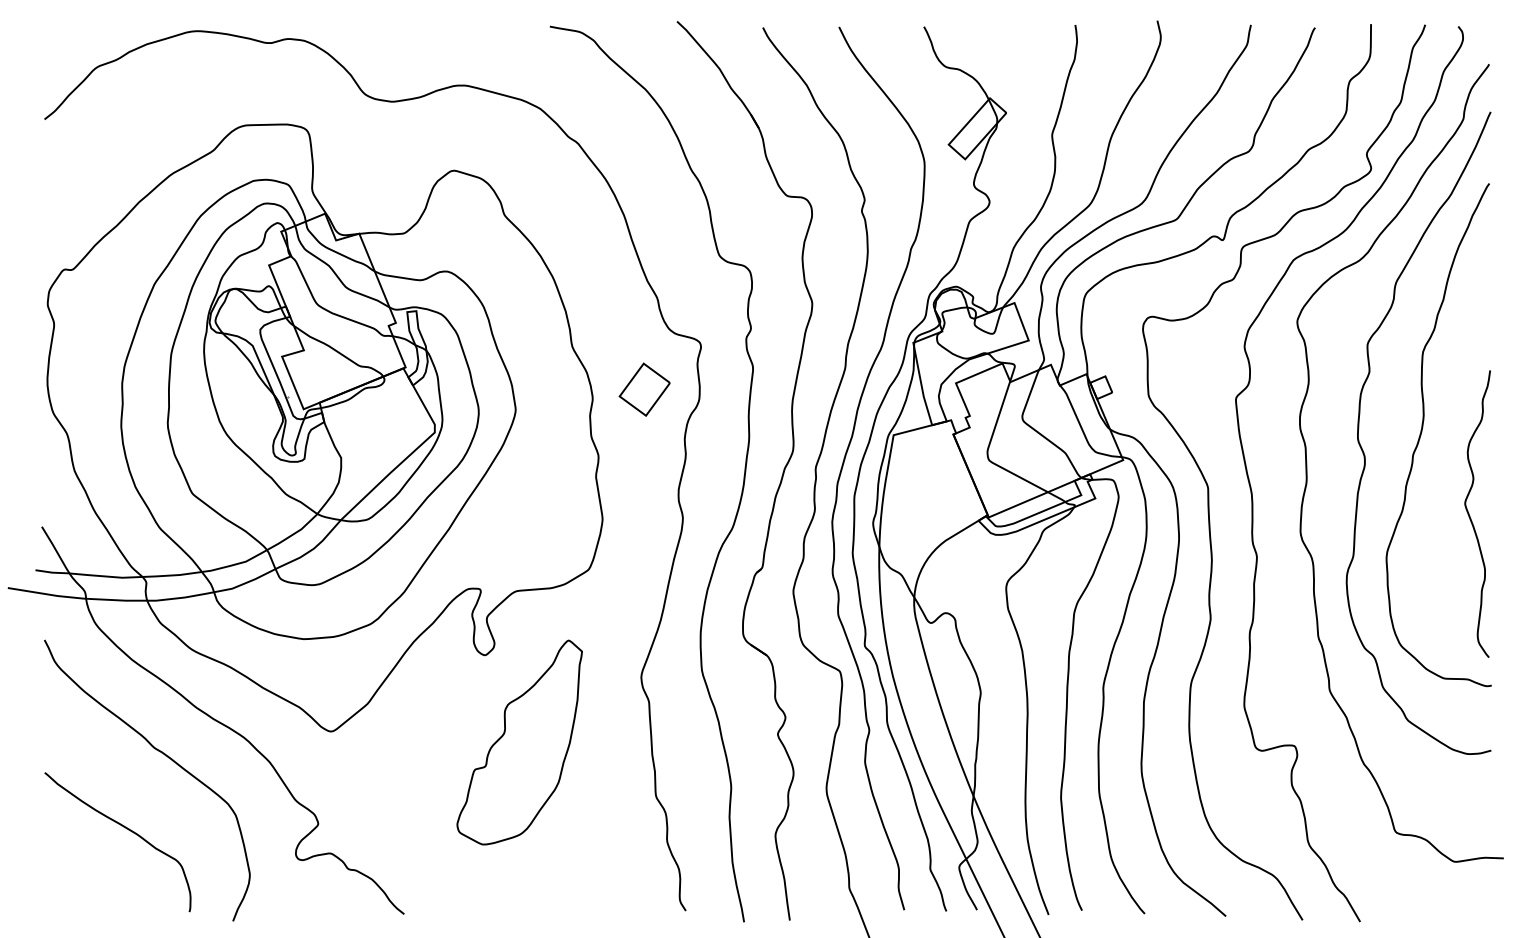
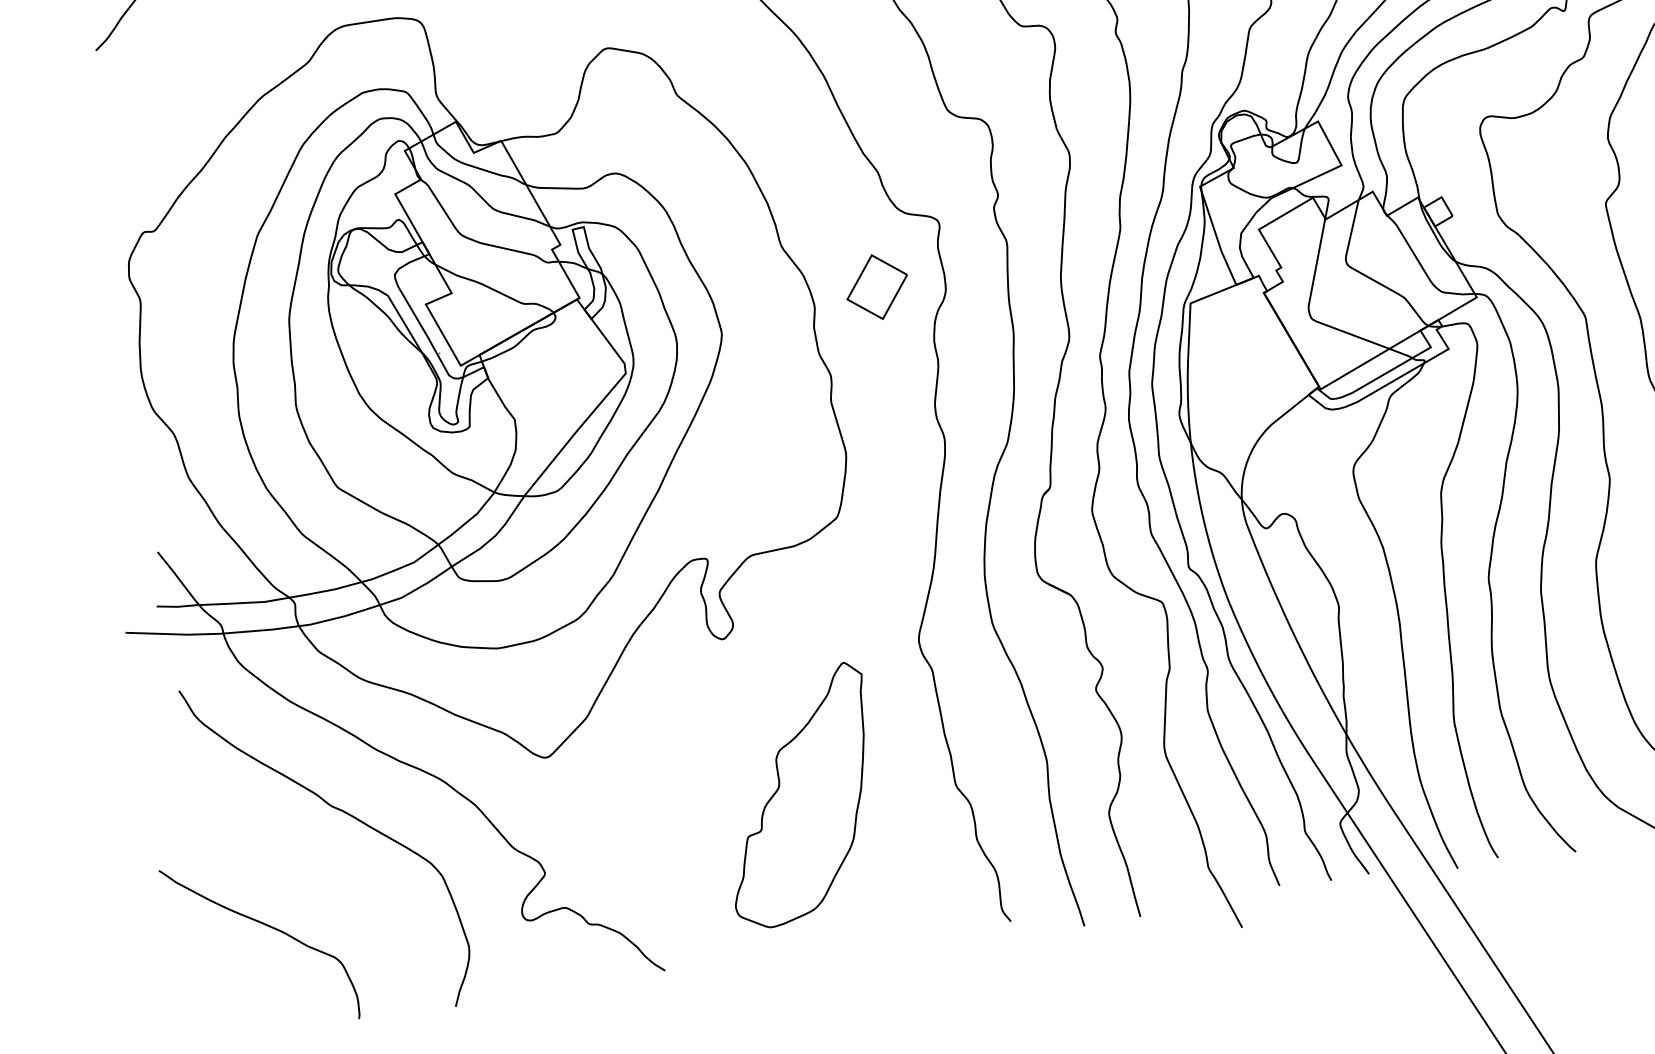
part: (519, 742) -> (799, 796), moved
curve: (126, 829) -> (268, 927), moved

